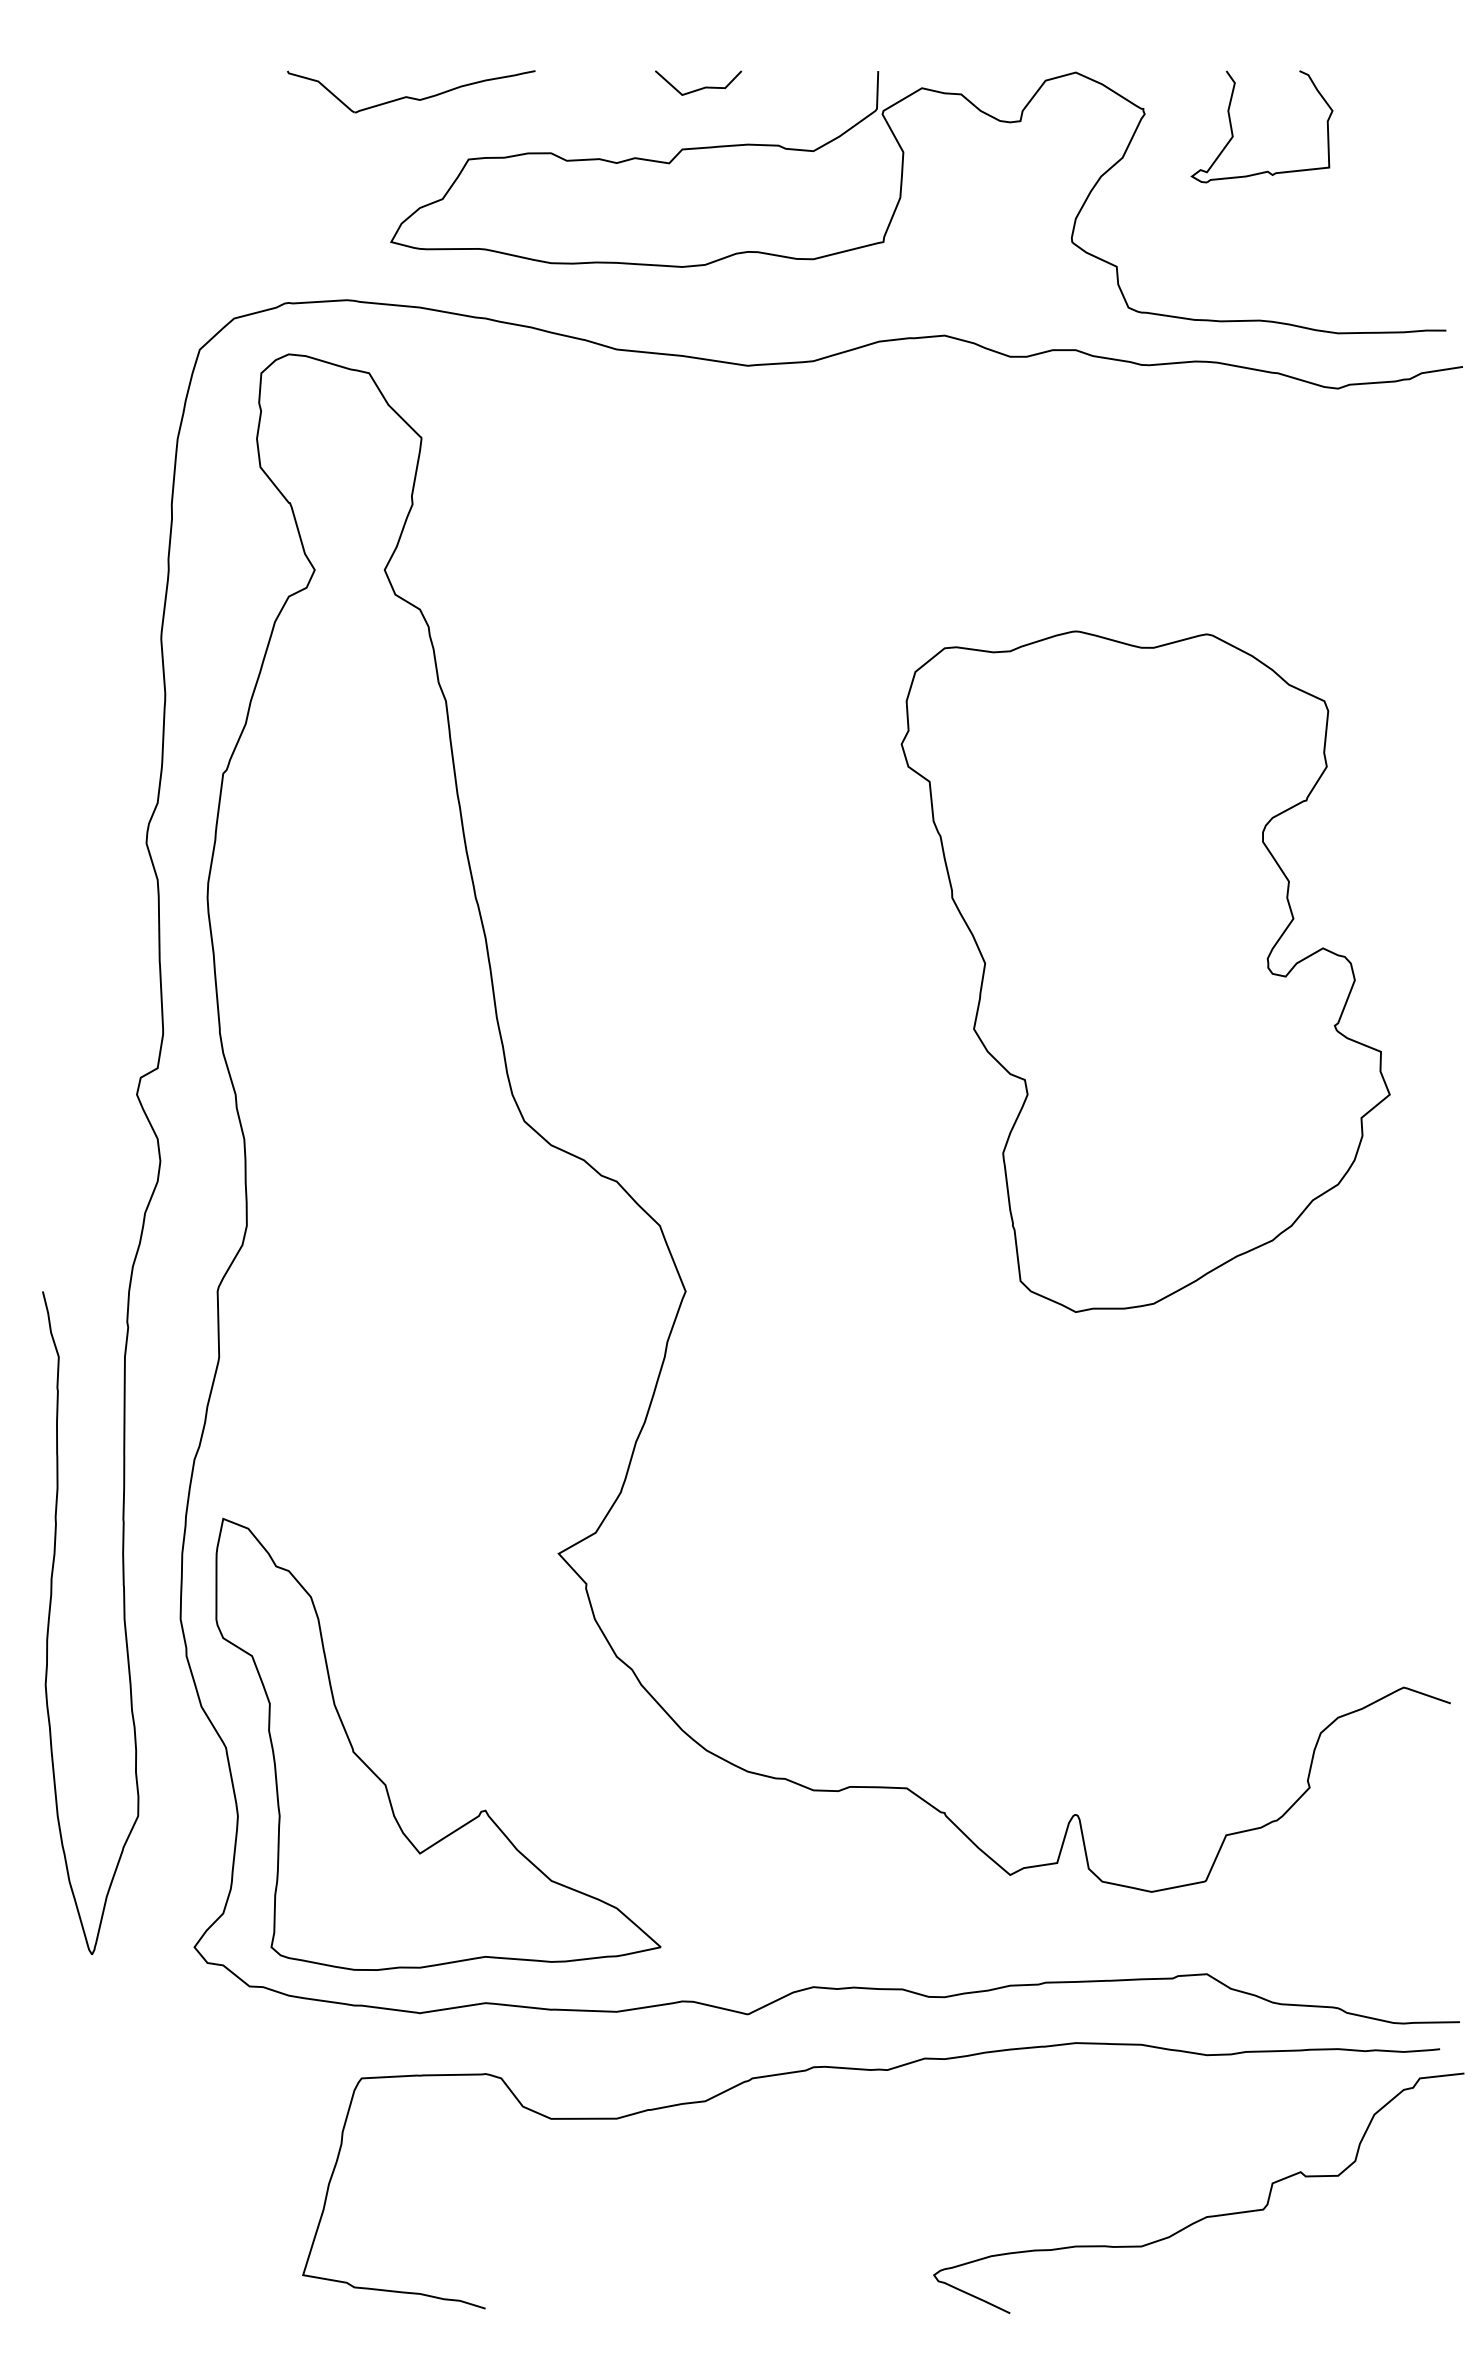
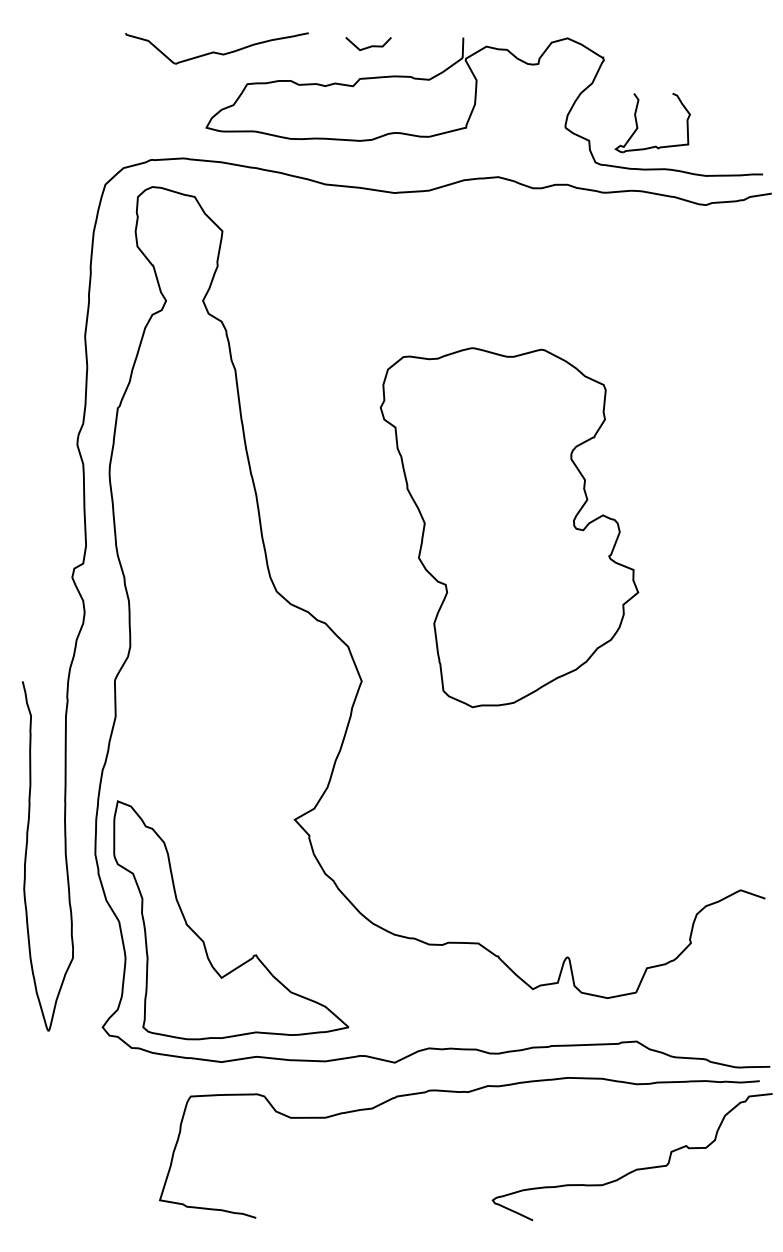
part: (410, 91) -> (216, 48), size x1.4
part: (1234, 135) -> (638, 127), moved
part: (1145, 971) -> (509, 527), moved

